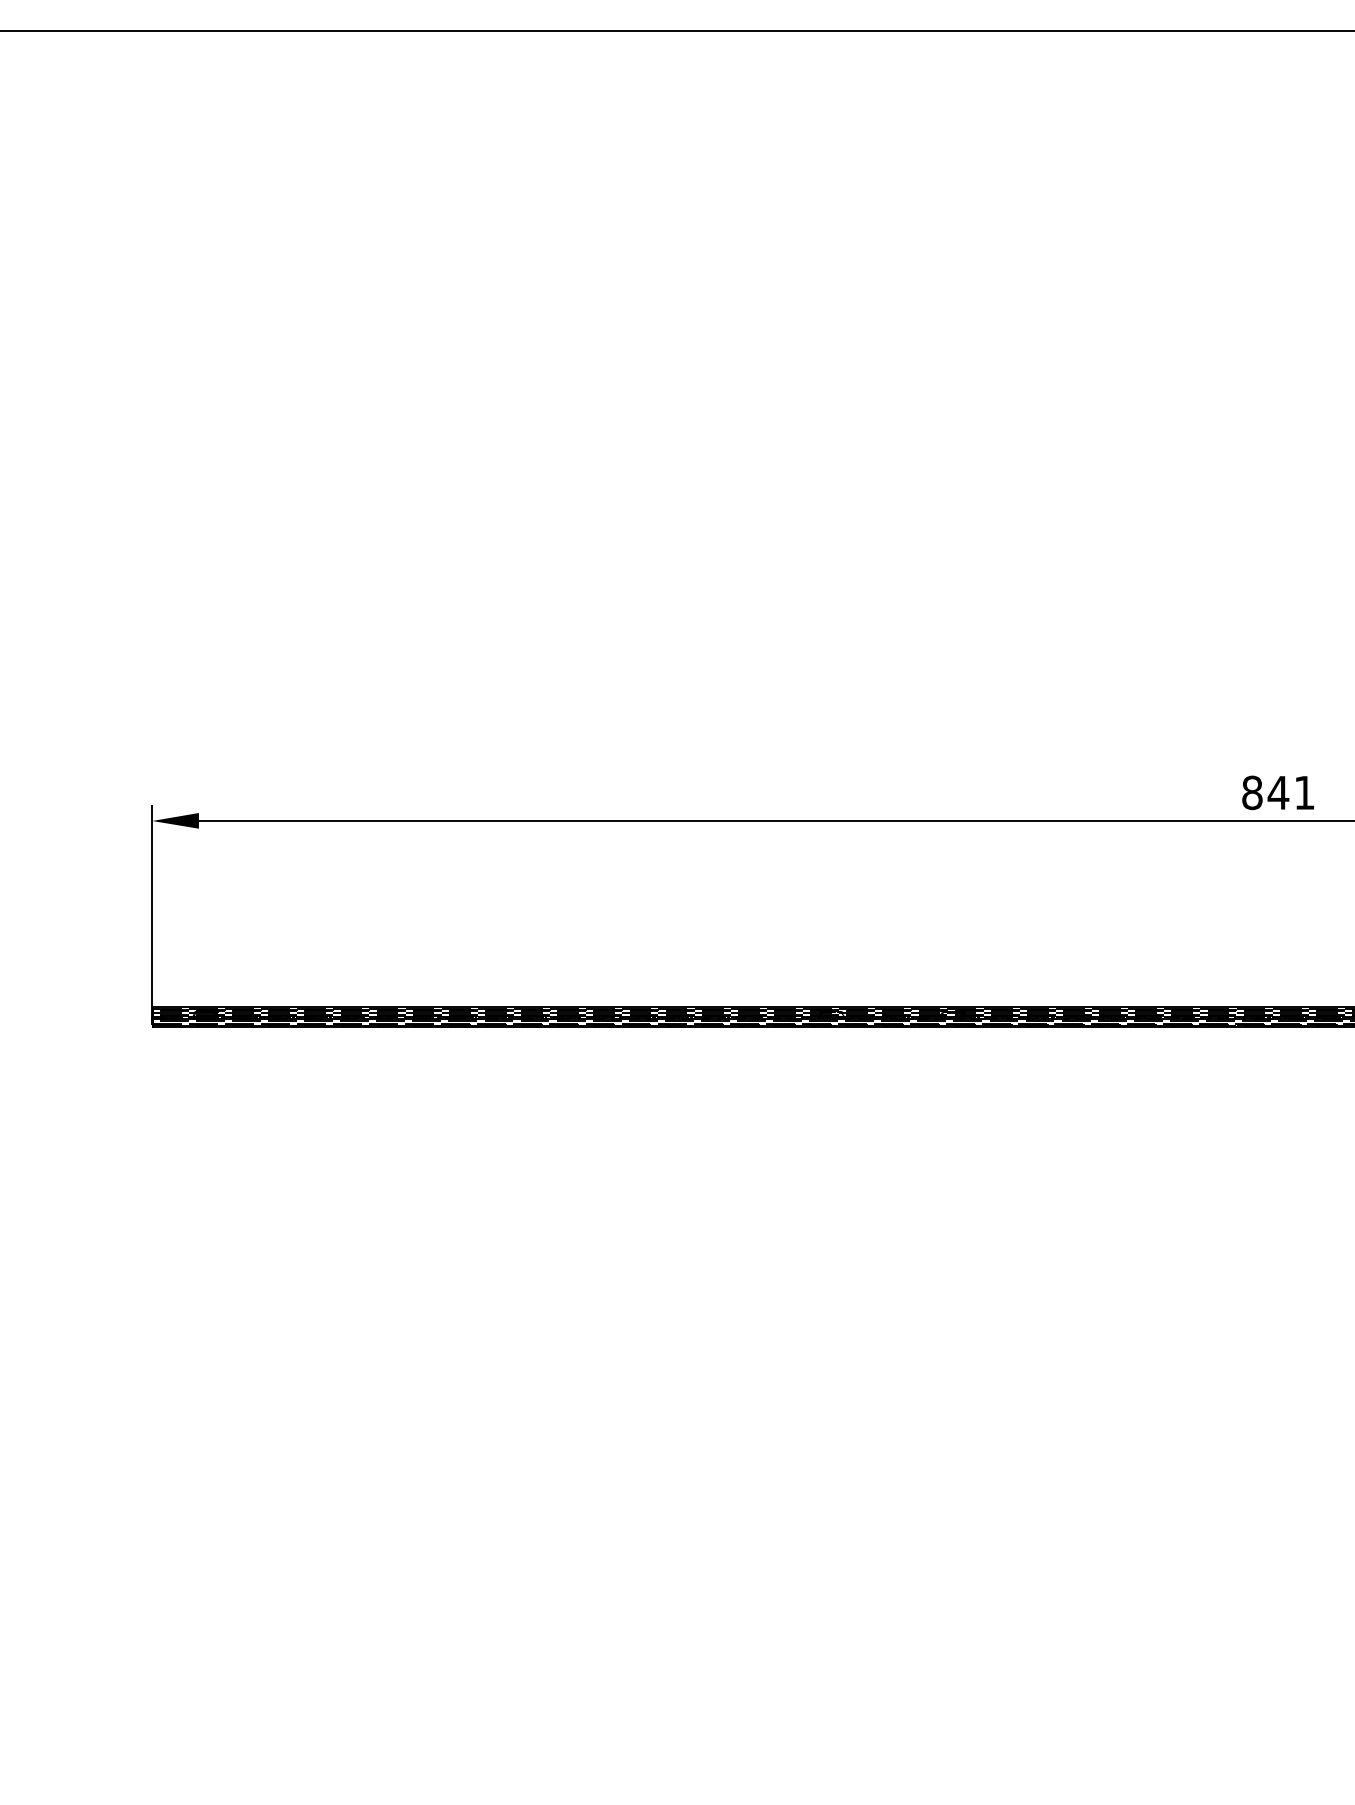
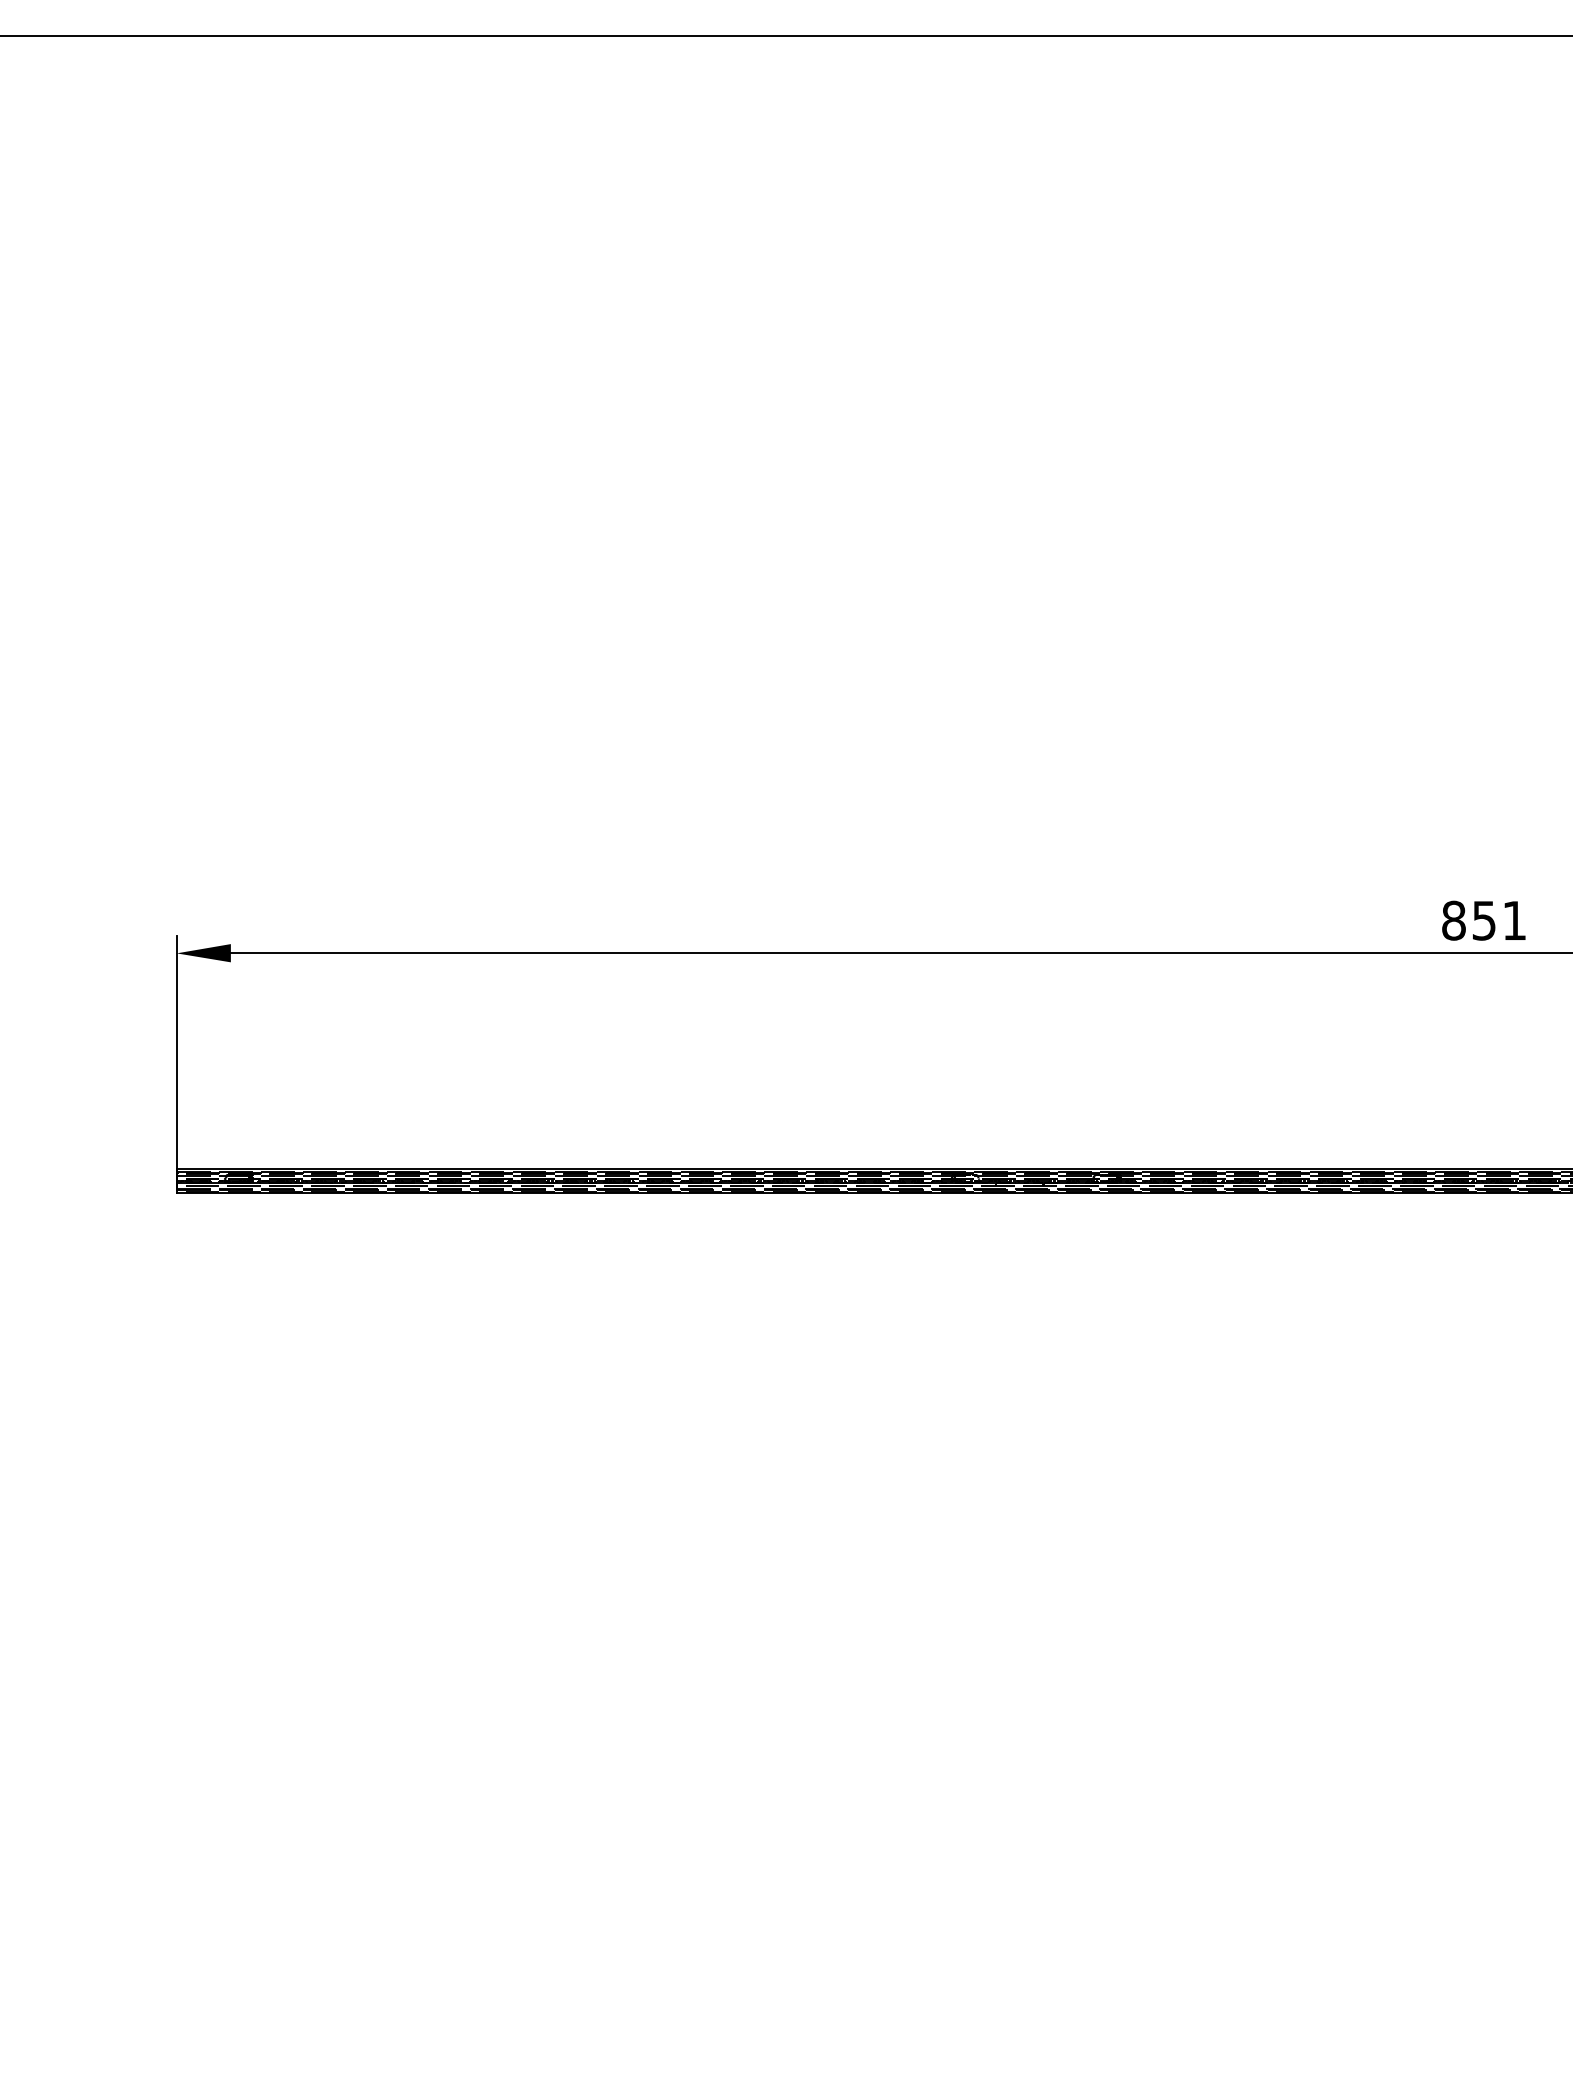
text: (1278, 793) -> (1484, 921), 841 -> 851

